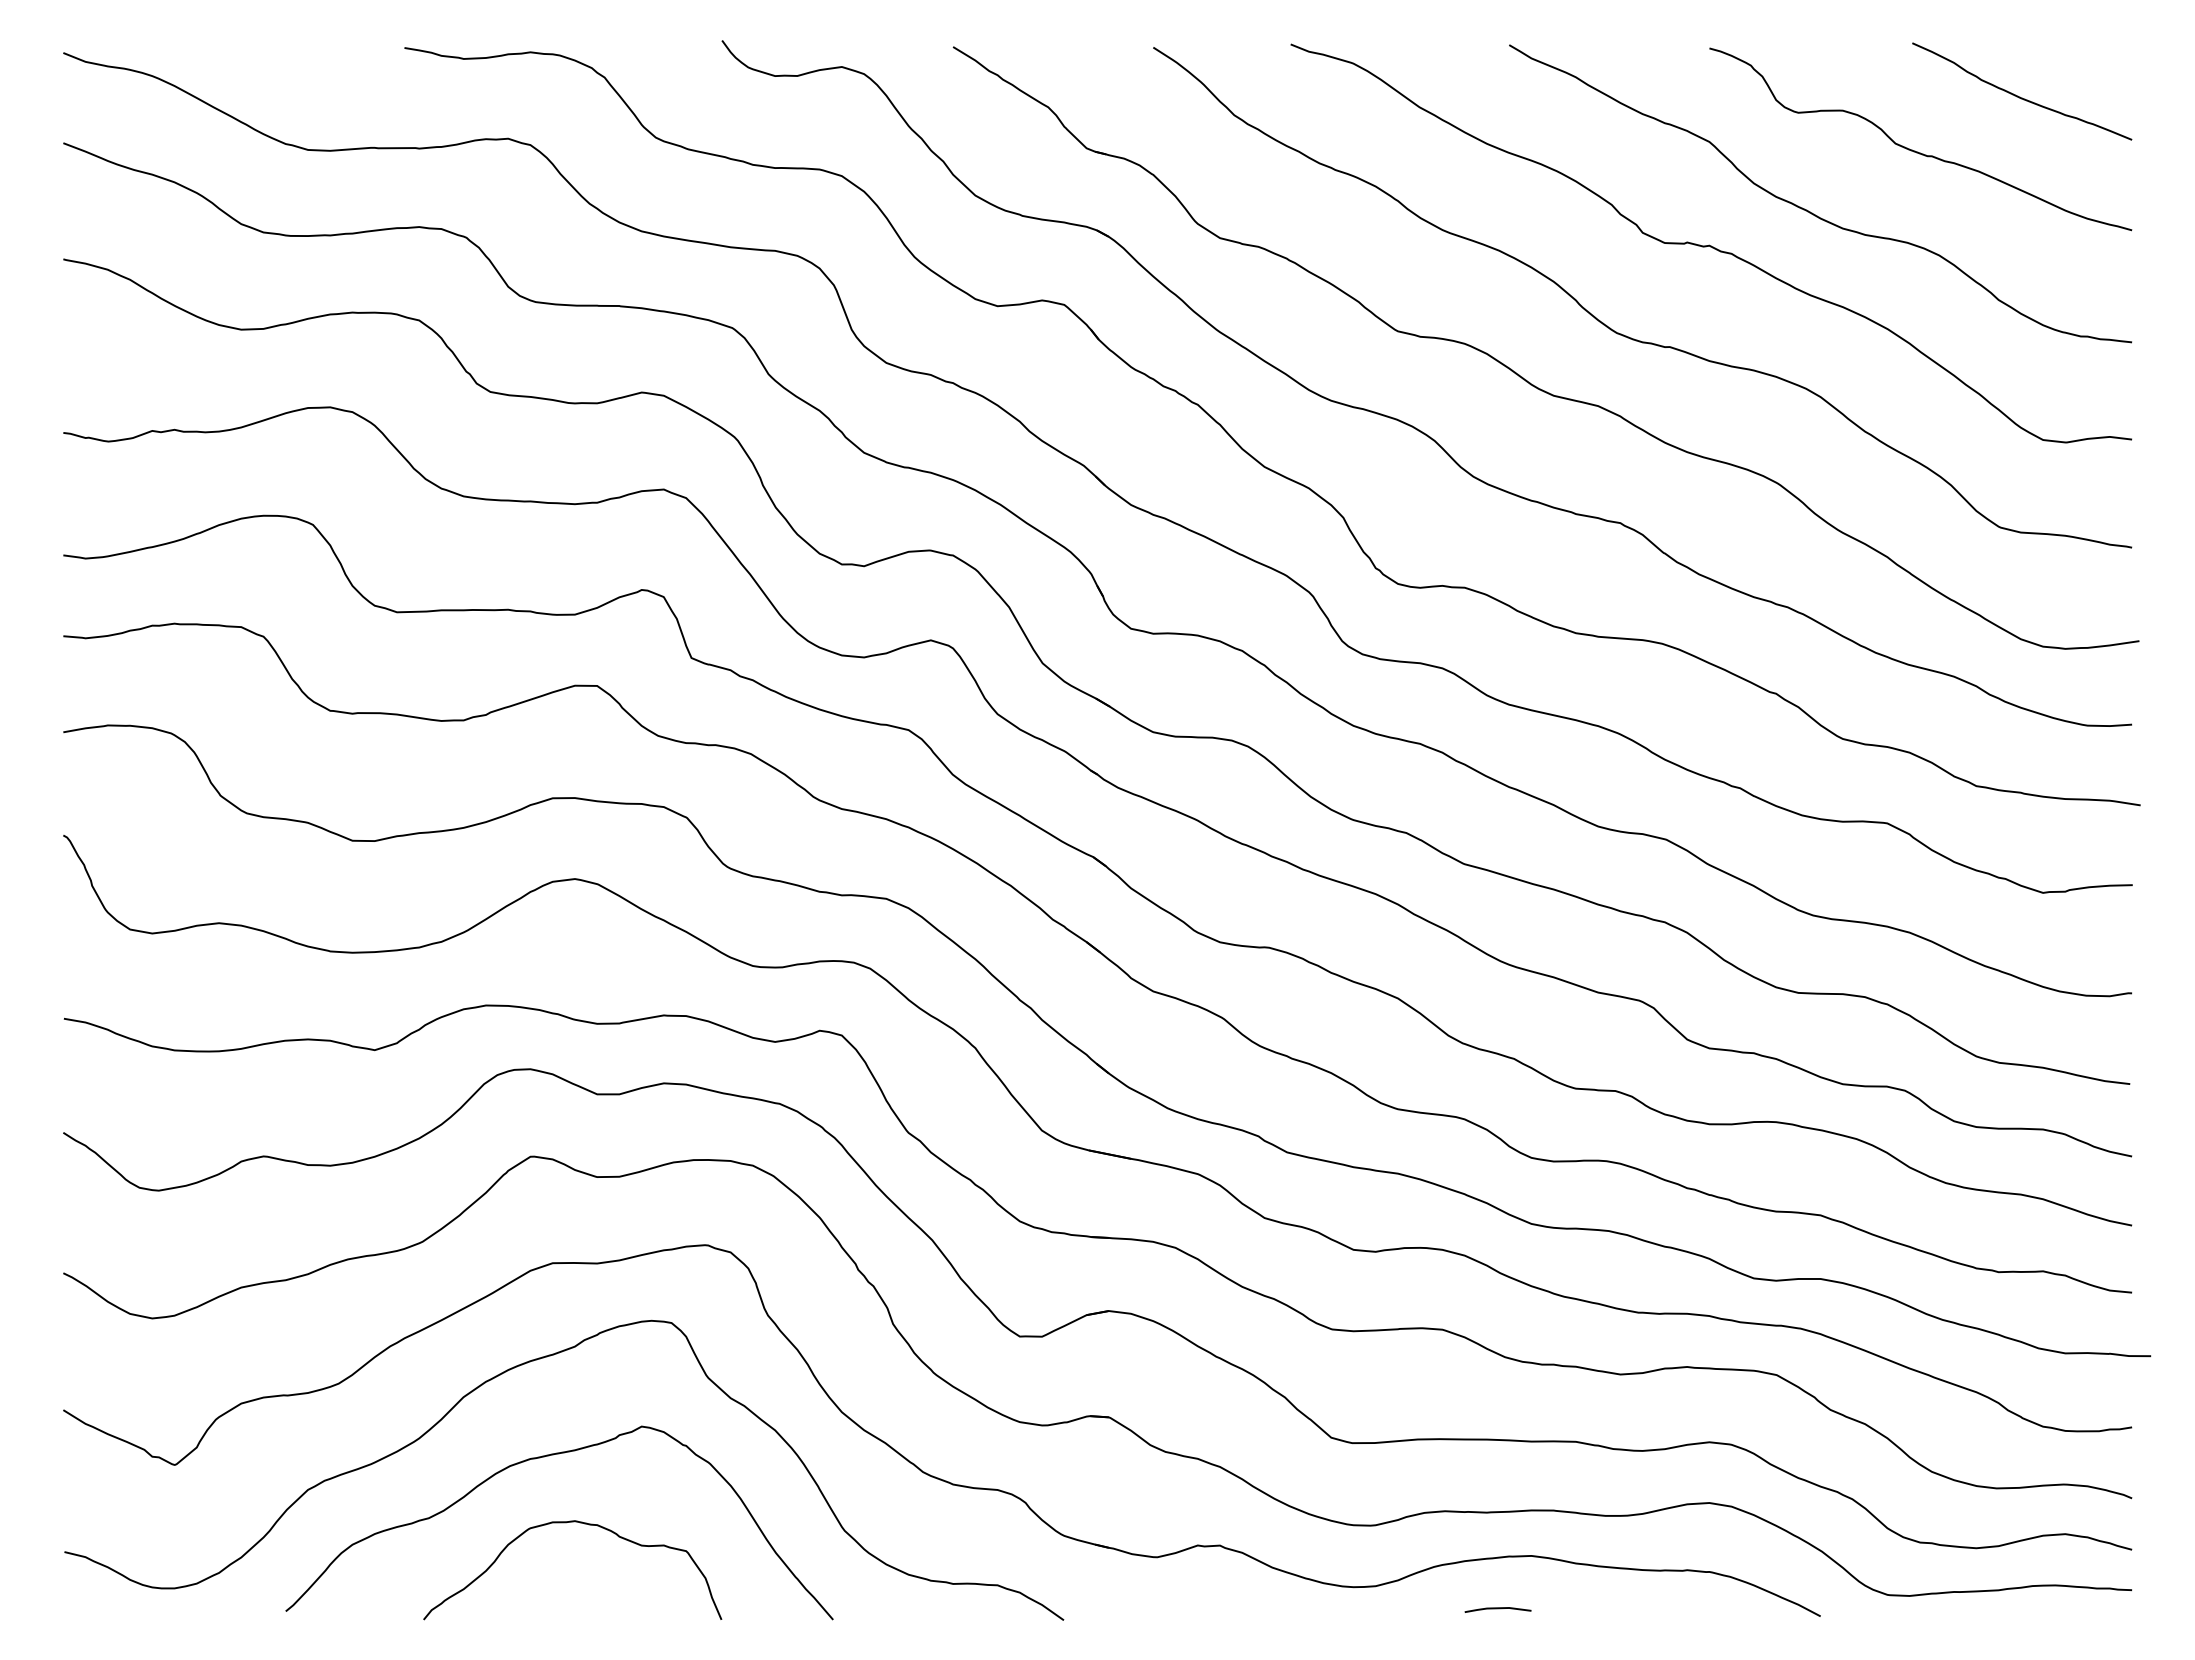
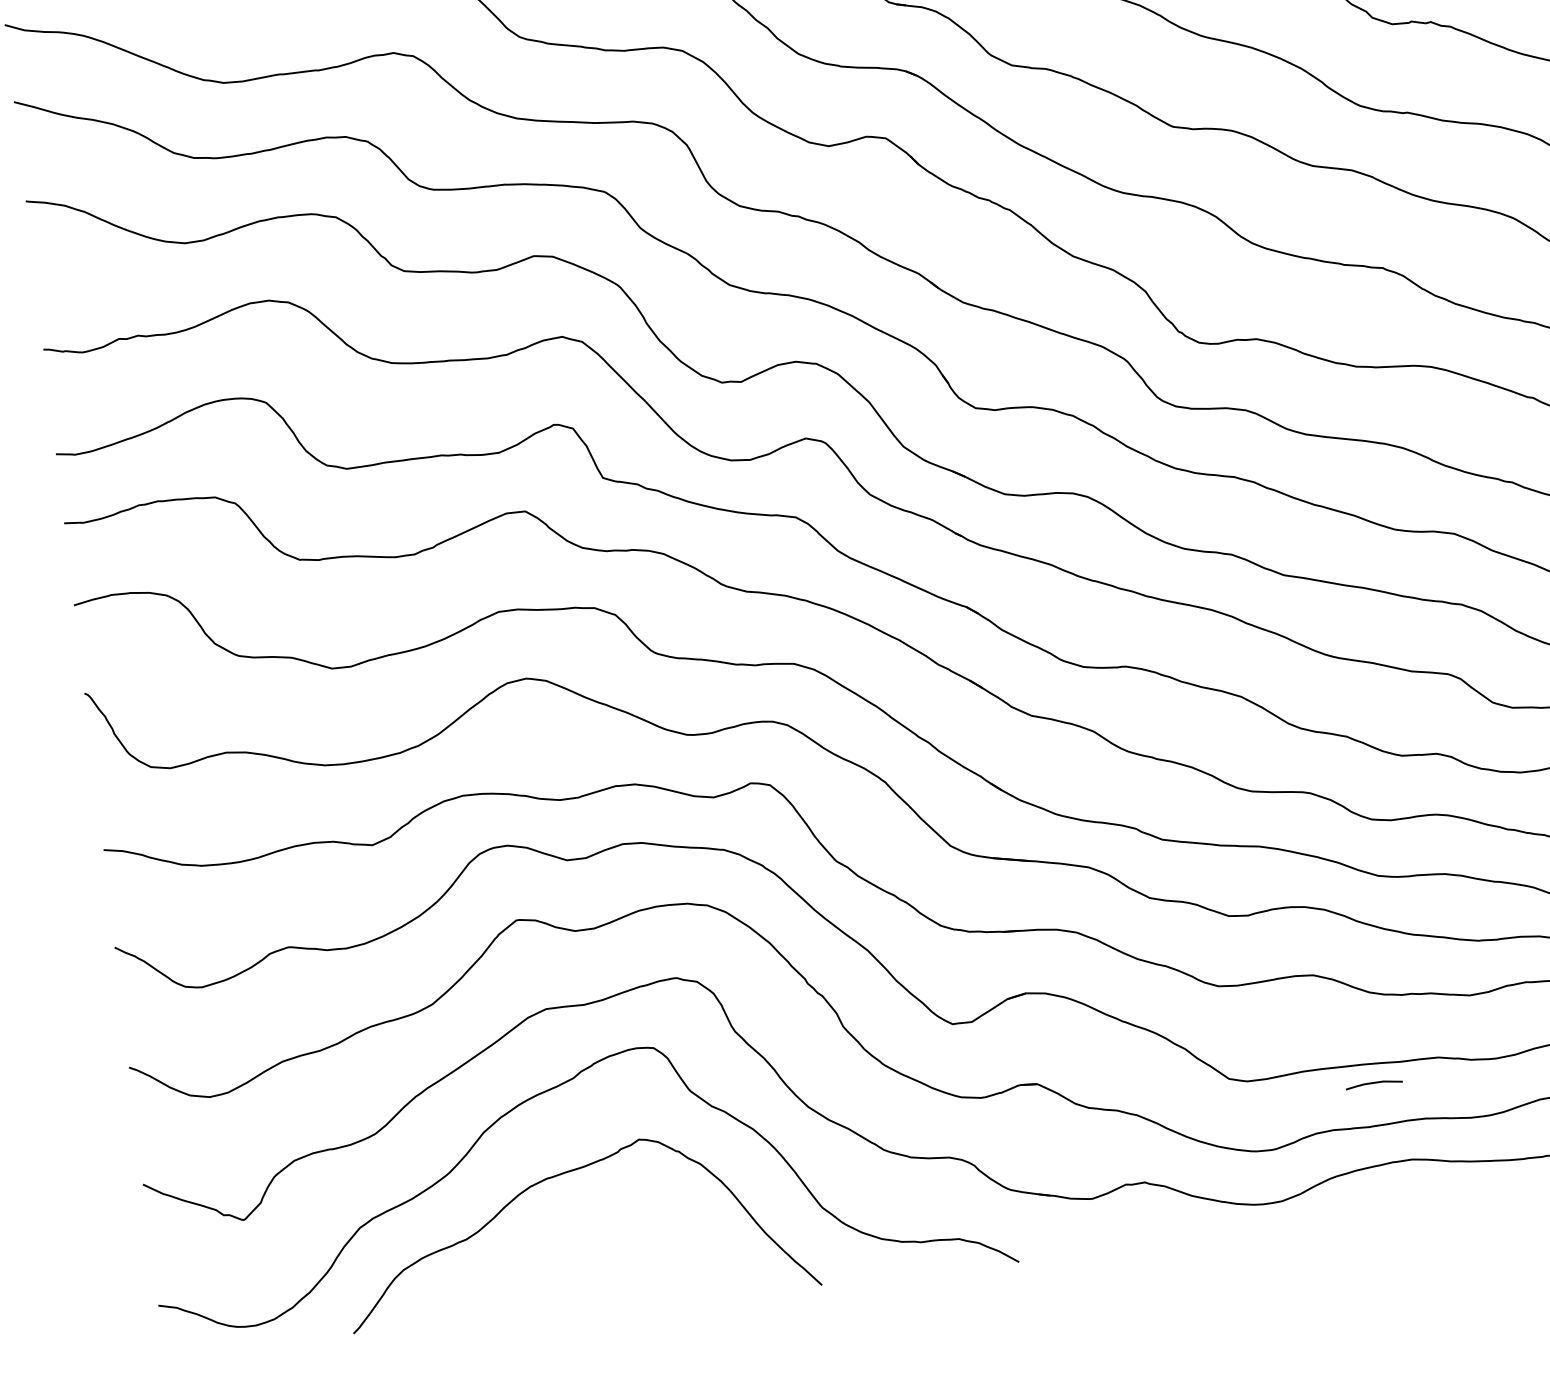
curve: (566, 1523) -> (584, 1230), removed
line: (1497, 1609) -> (1373, 1084), moved

